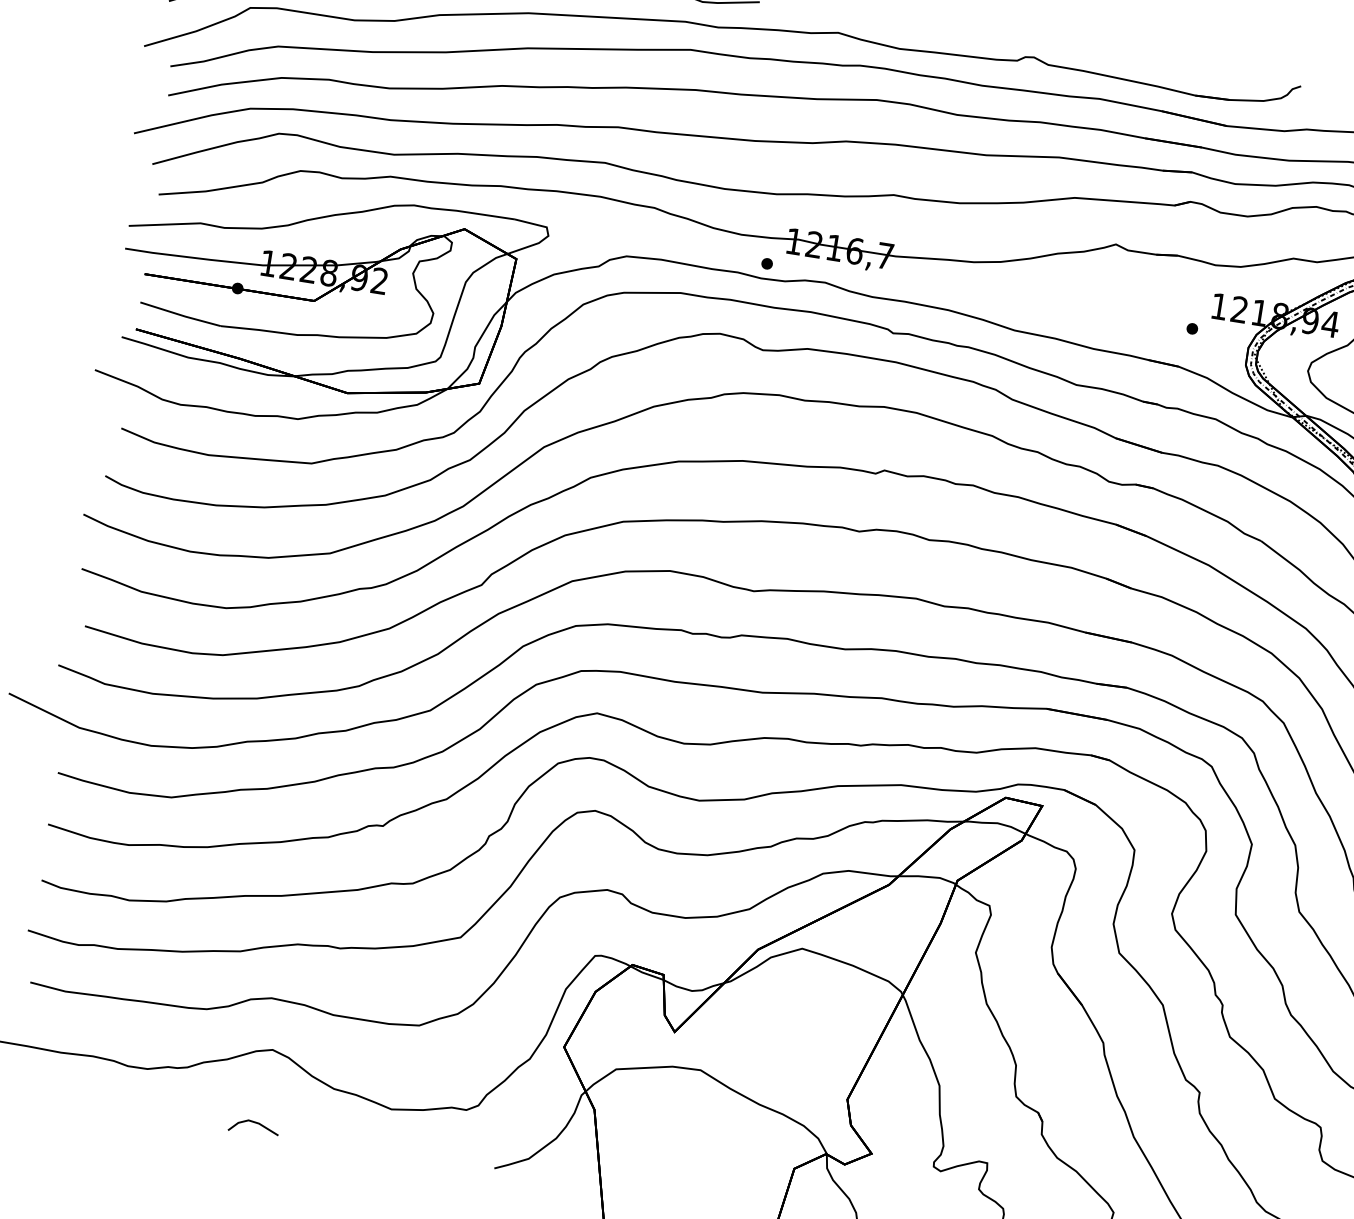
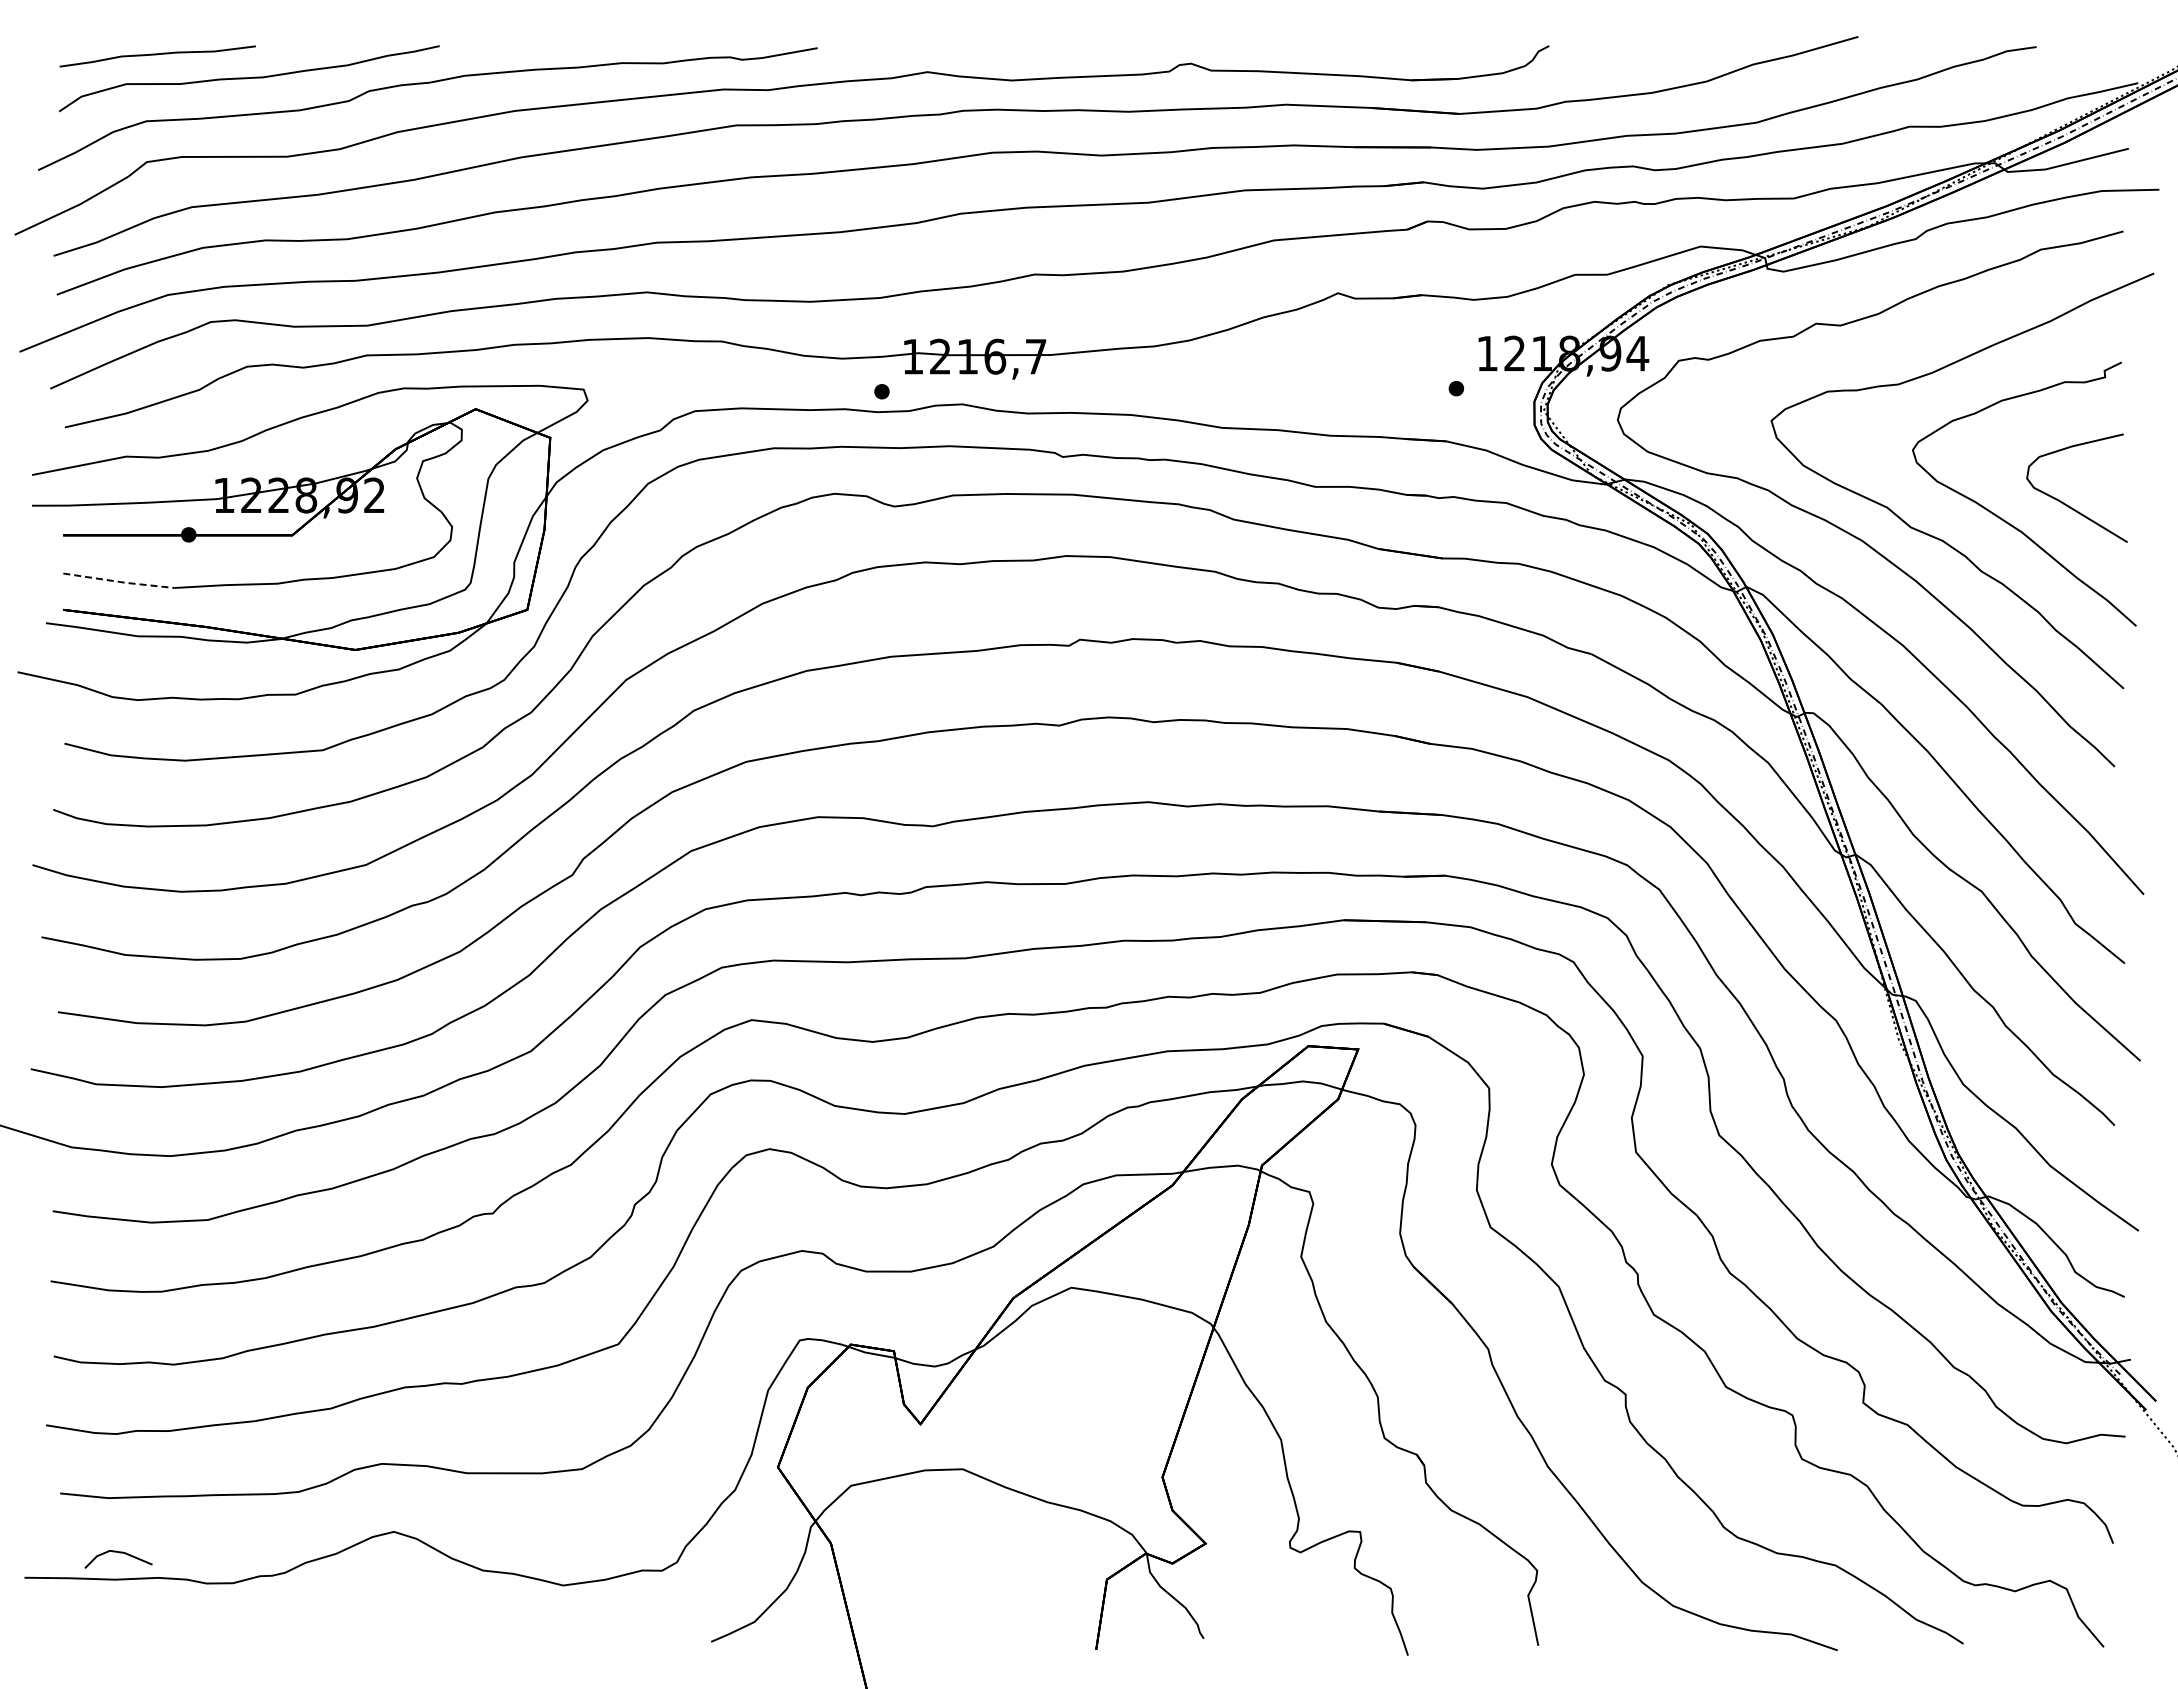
line: (180, 314) -> (118, 581), solid -> dashed
line: (255, 1123) -> (119, 1553), moved

